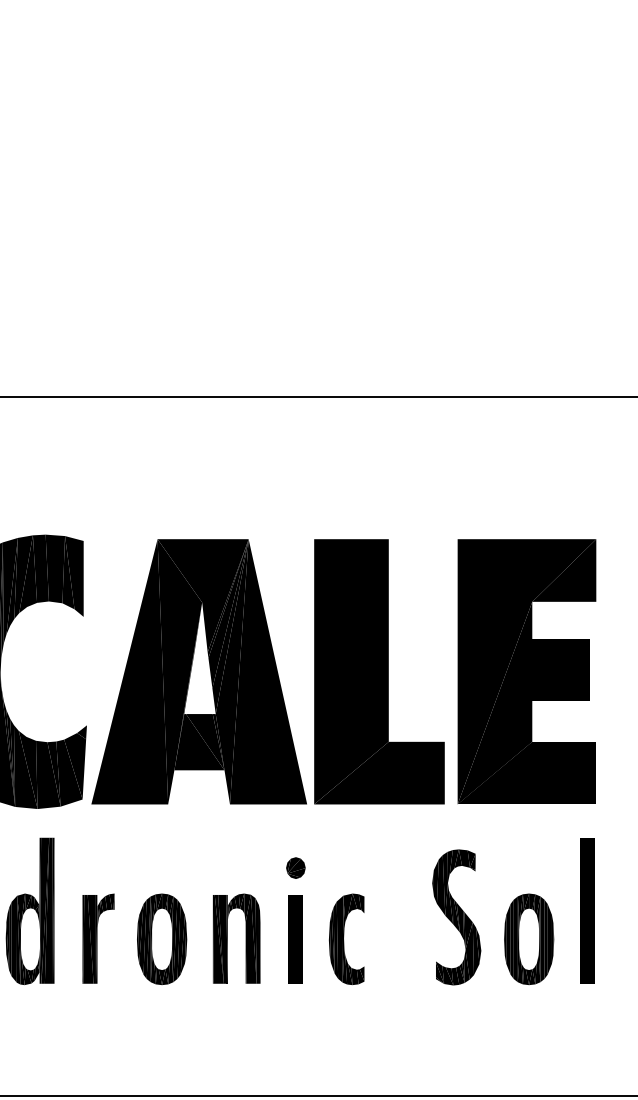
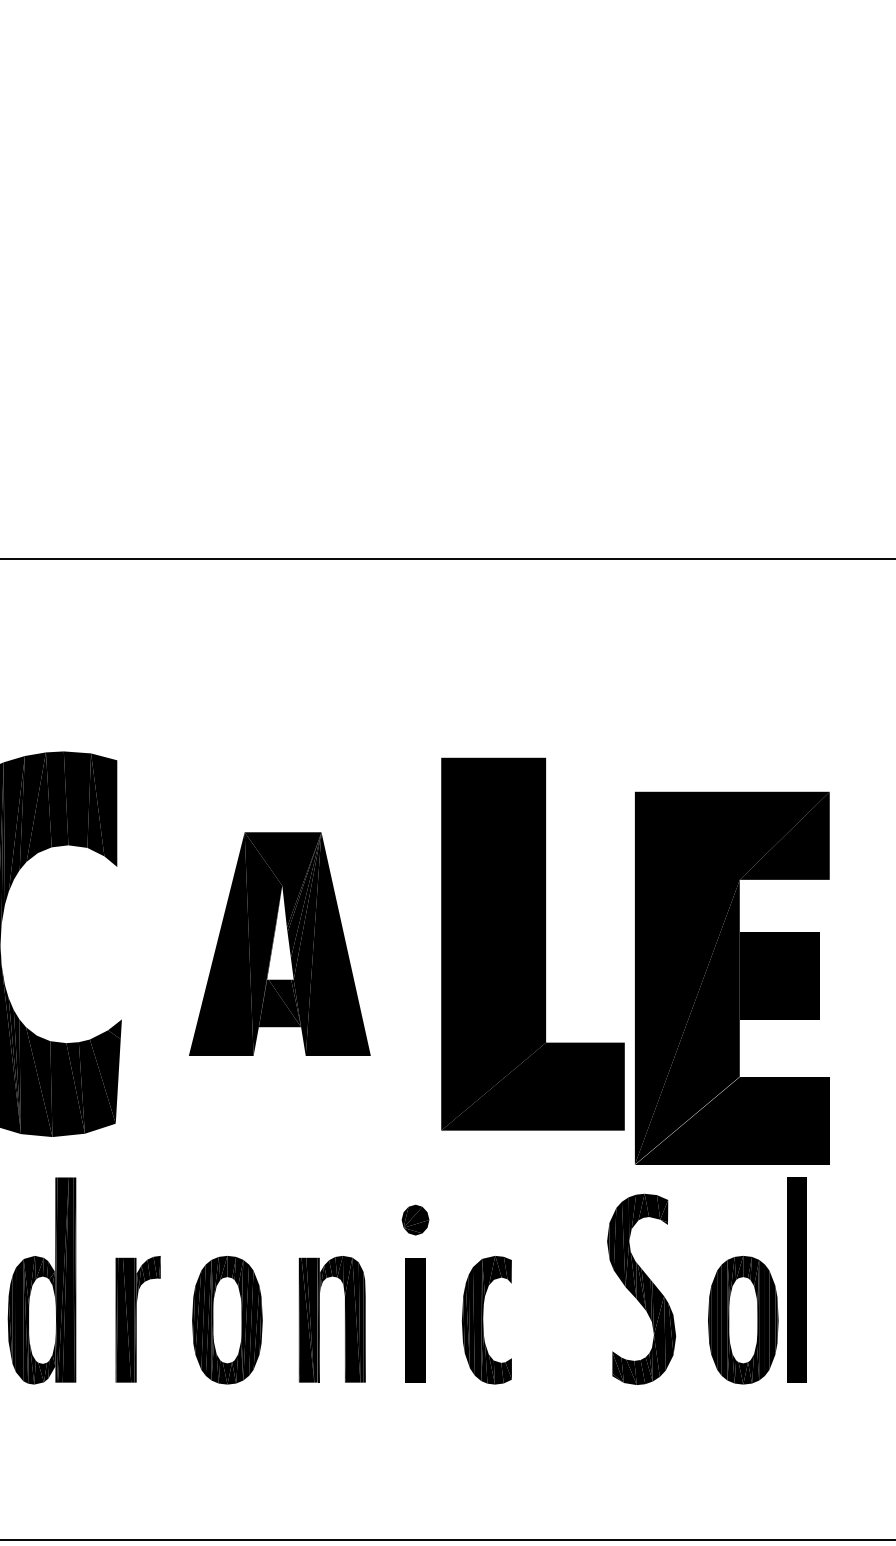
part: (199, 671) -> (279, 943), size x0.6
part: (527, 671) -> (732, 977), moved
part: (586, 910) -> (796, 1279), moved

